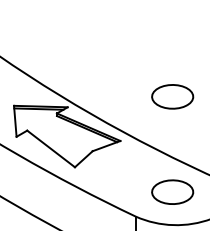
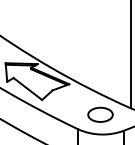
part: (172, 96) -> (100, 57), removed

